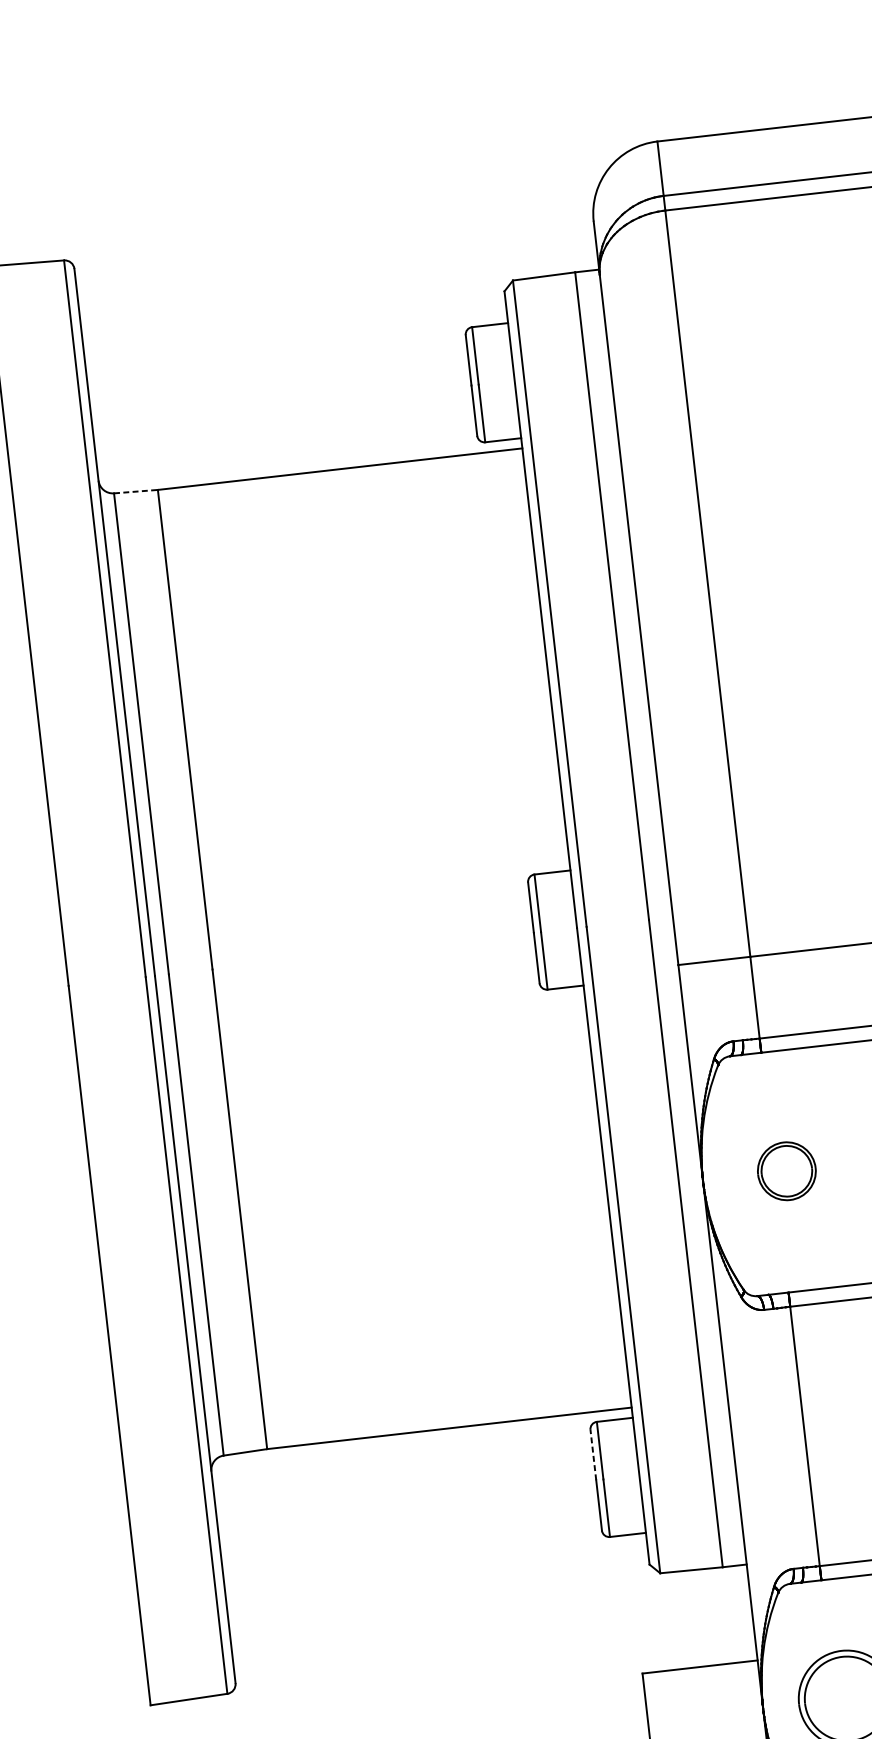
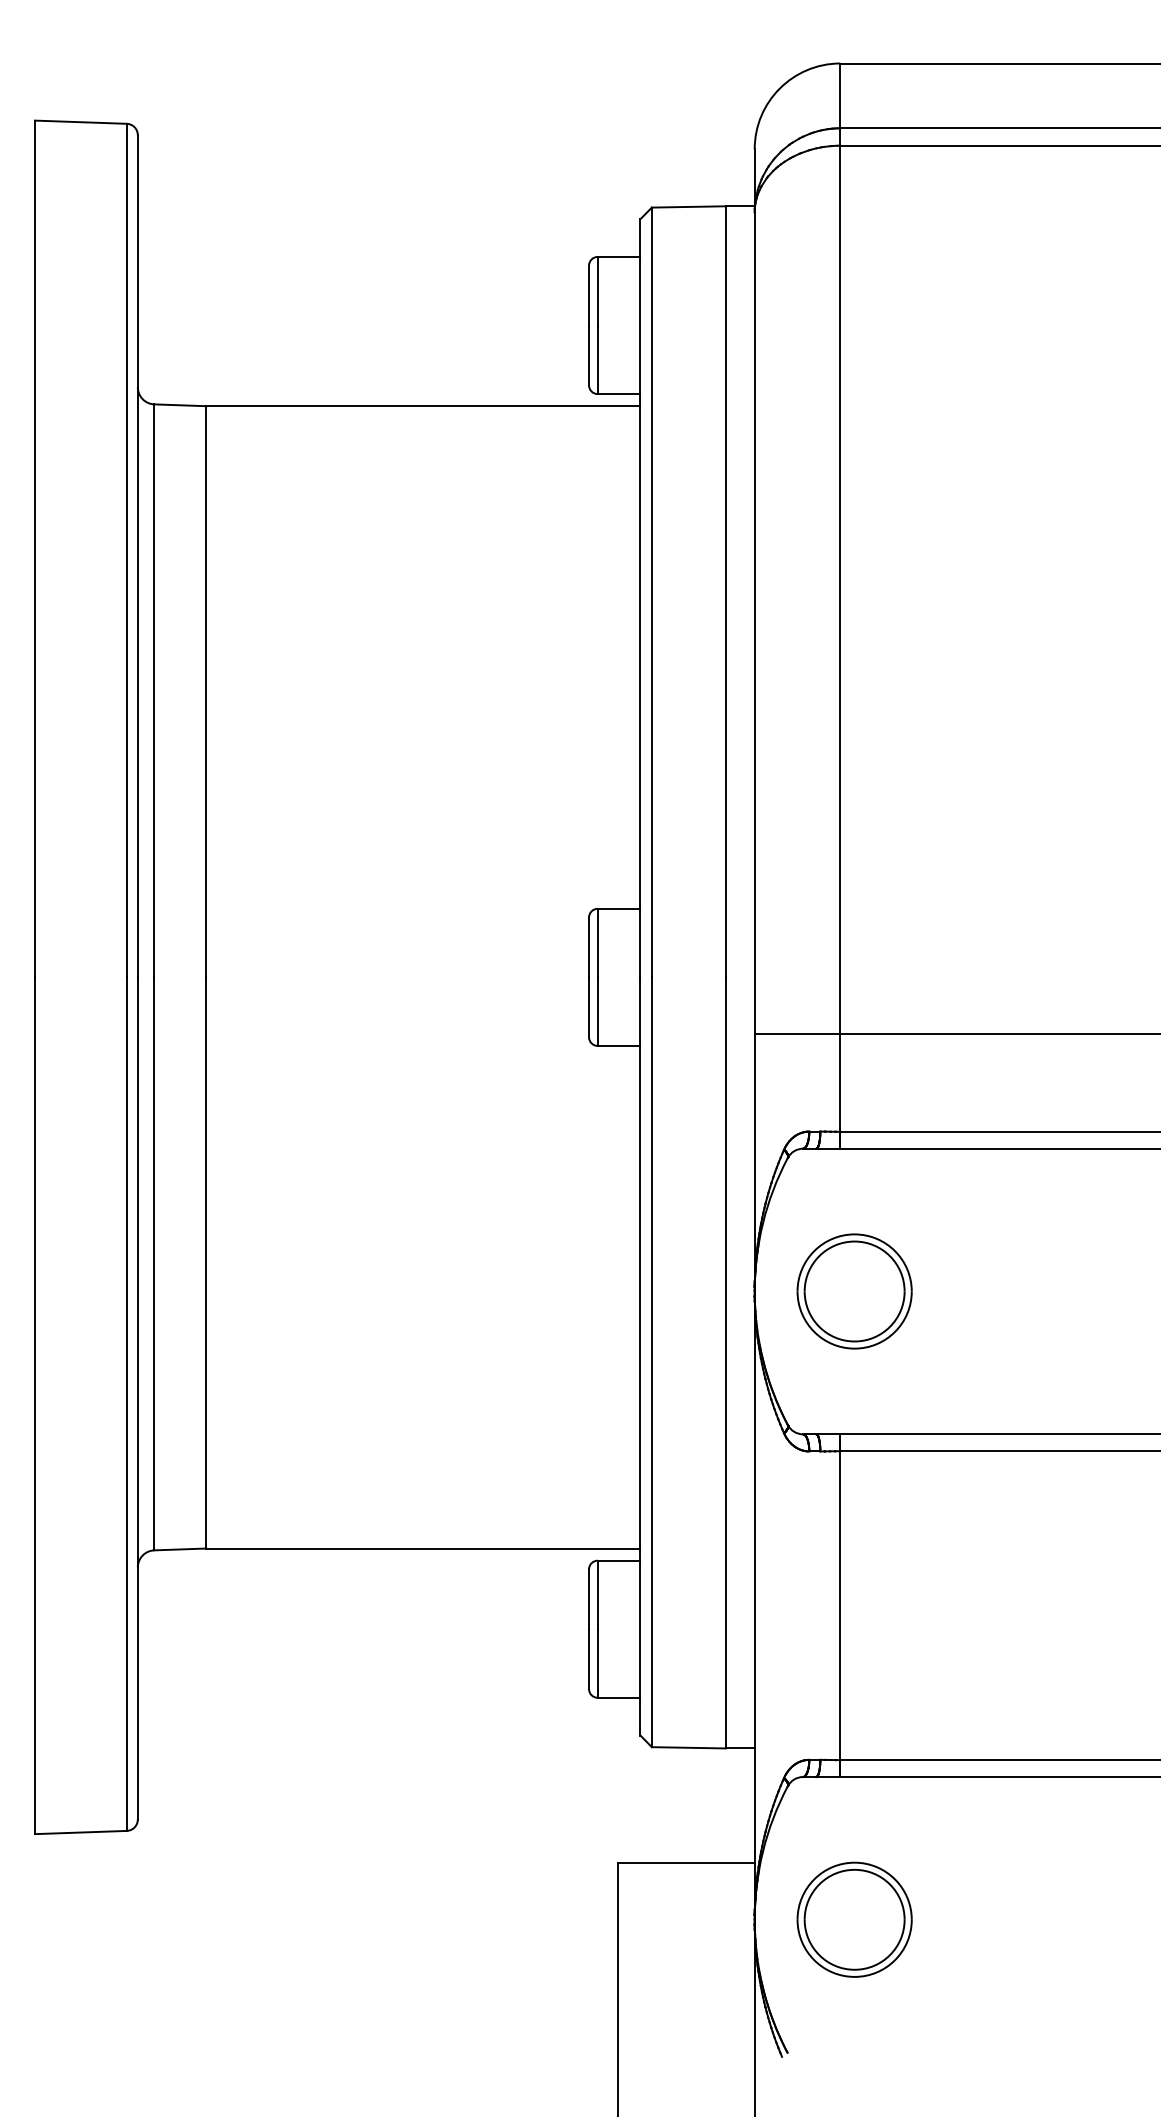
line: (136, 491) -> (180, 405), dashed -> solid
part: (786, 1171) -> (854, 1291), size x1.67
line: (593, 1455) -> (589, 1599), dashed -> solid

